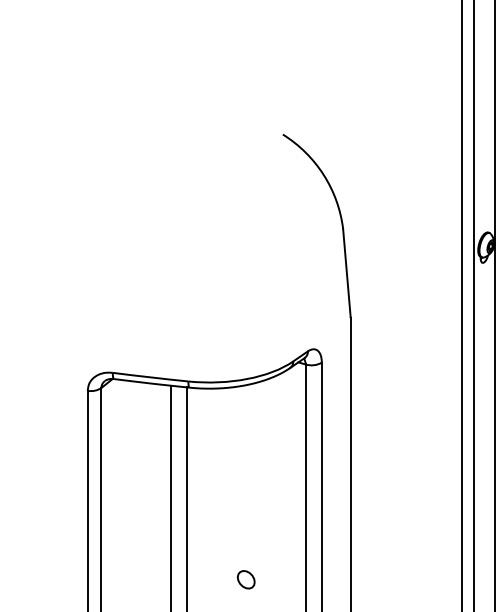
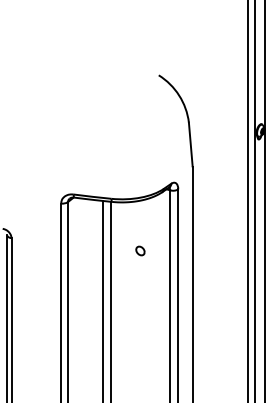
part: (246, 578) -> (140, 250), moved

